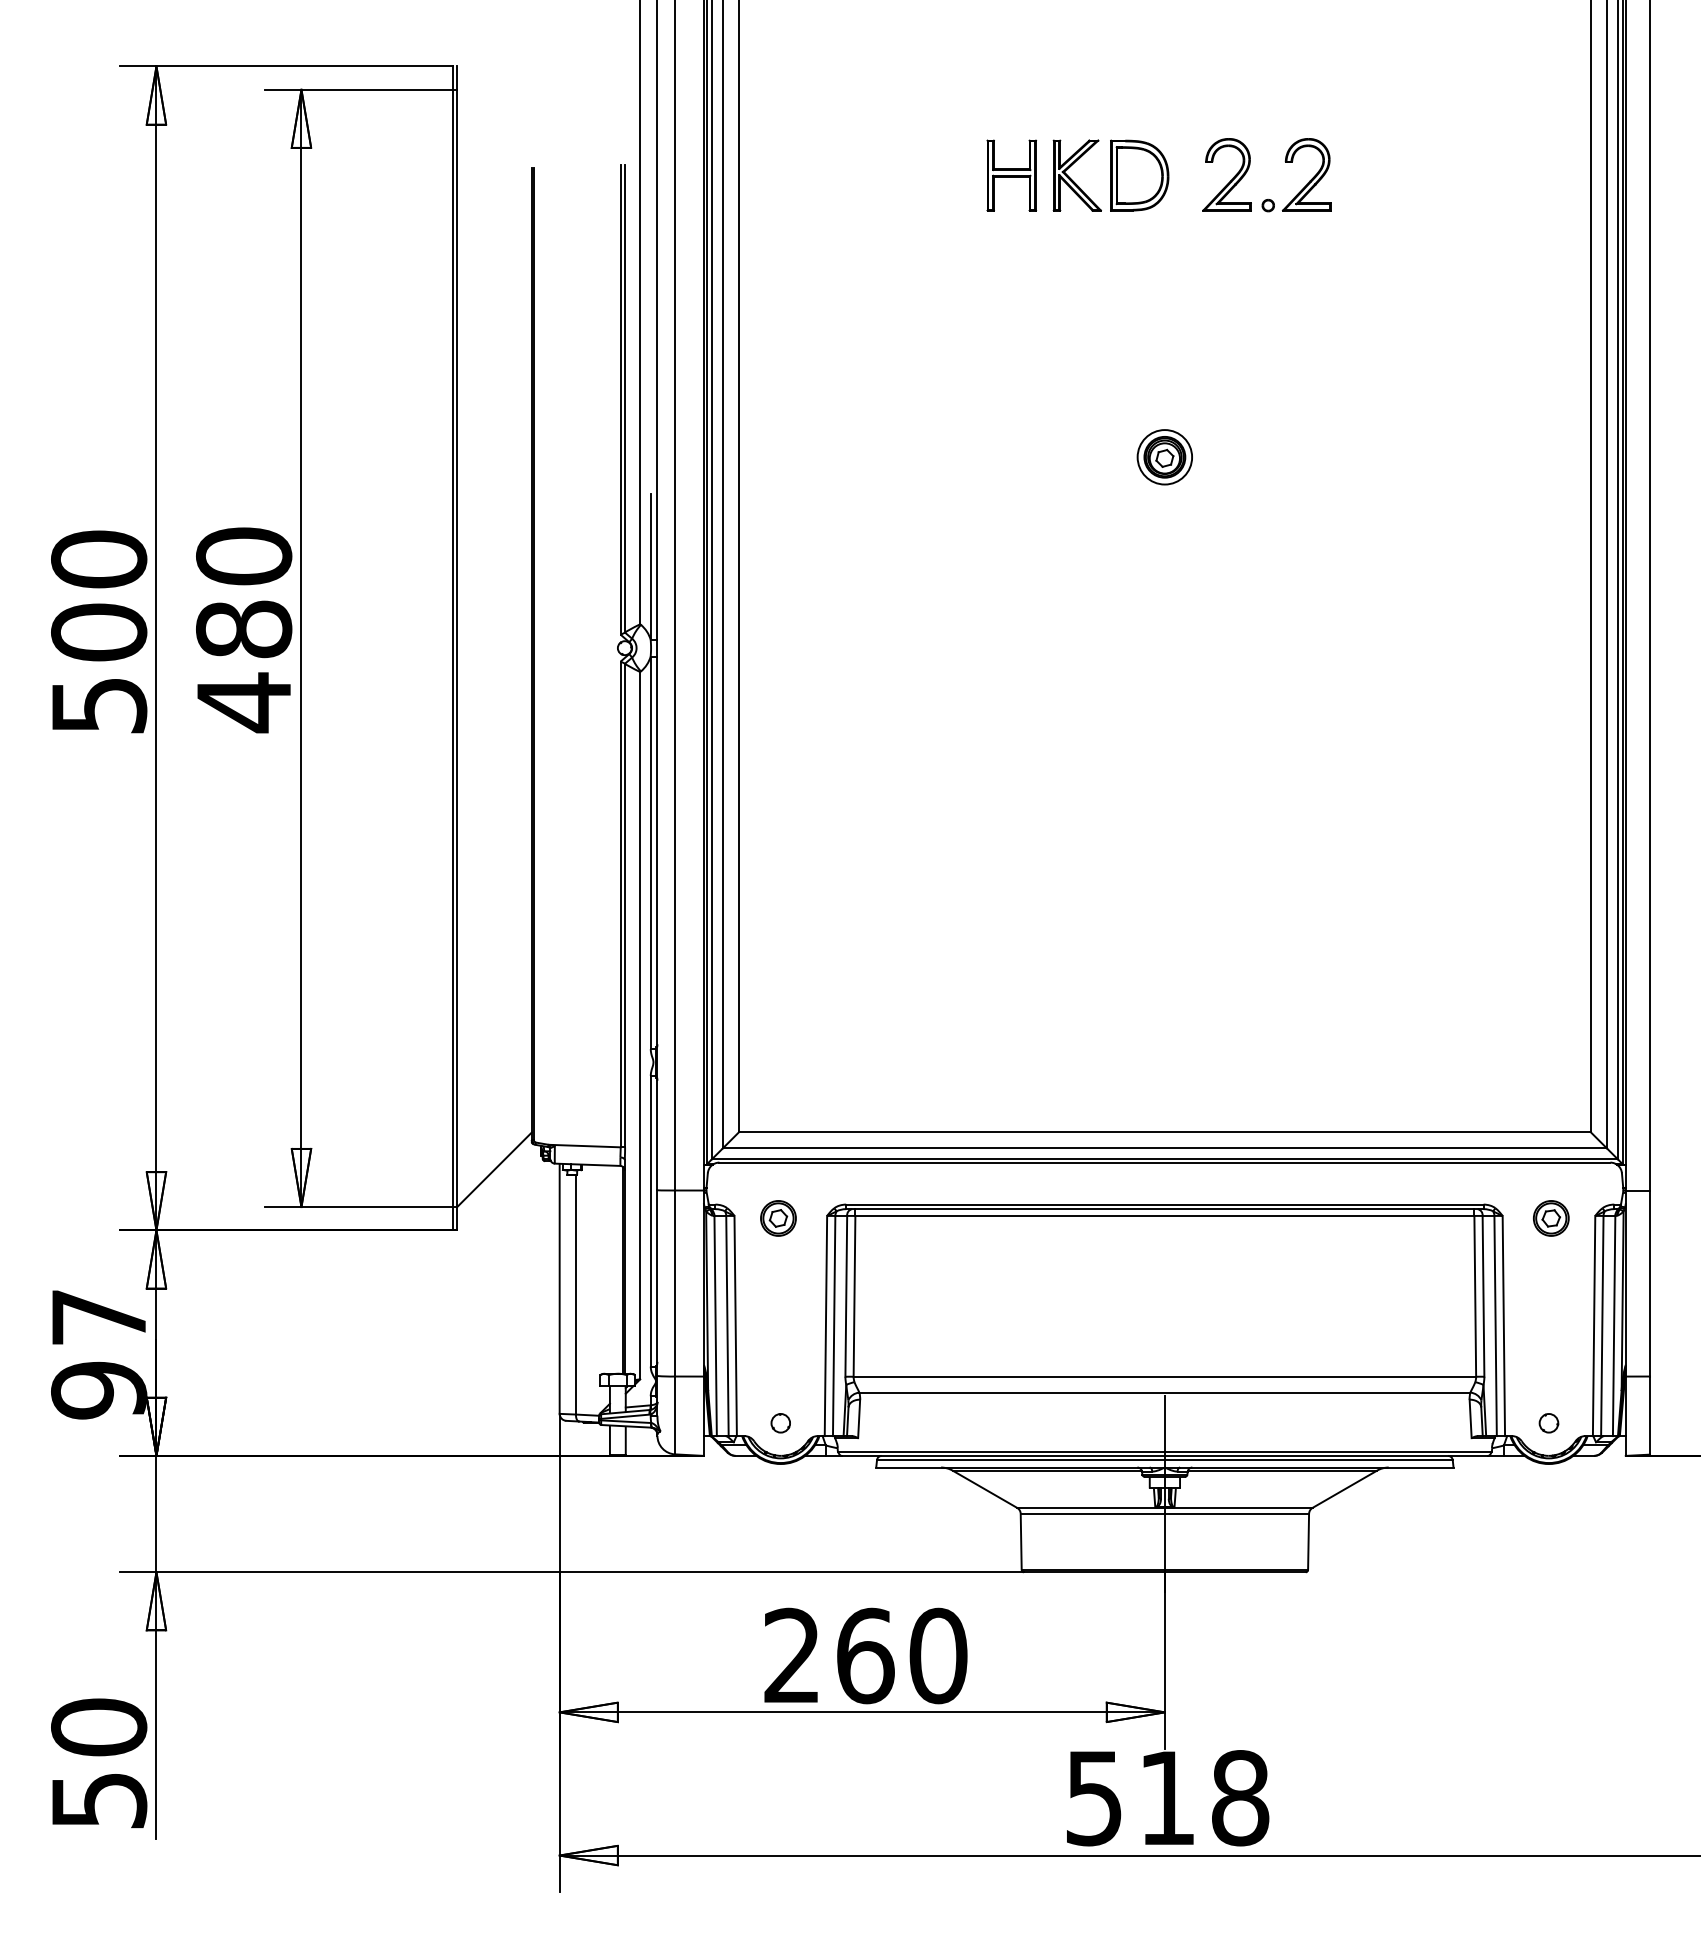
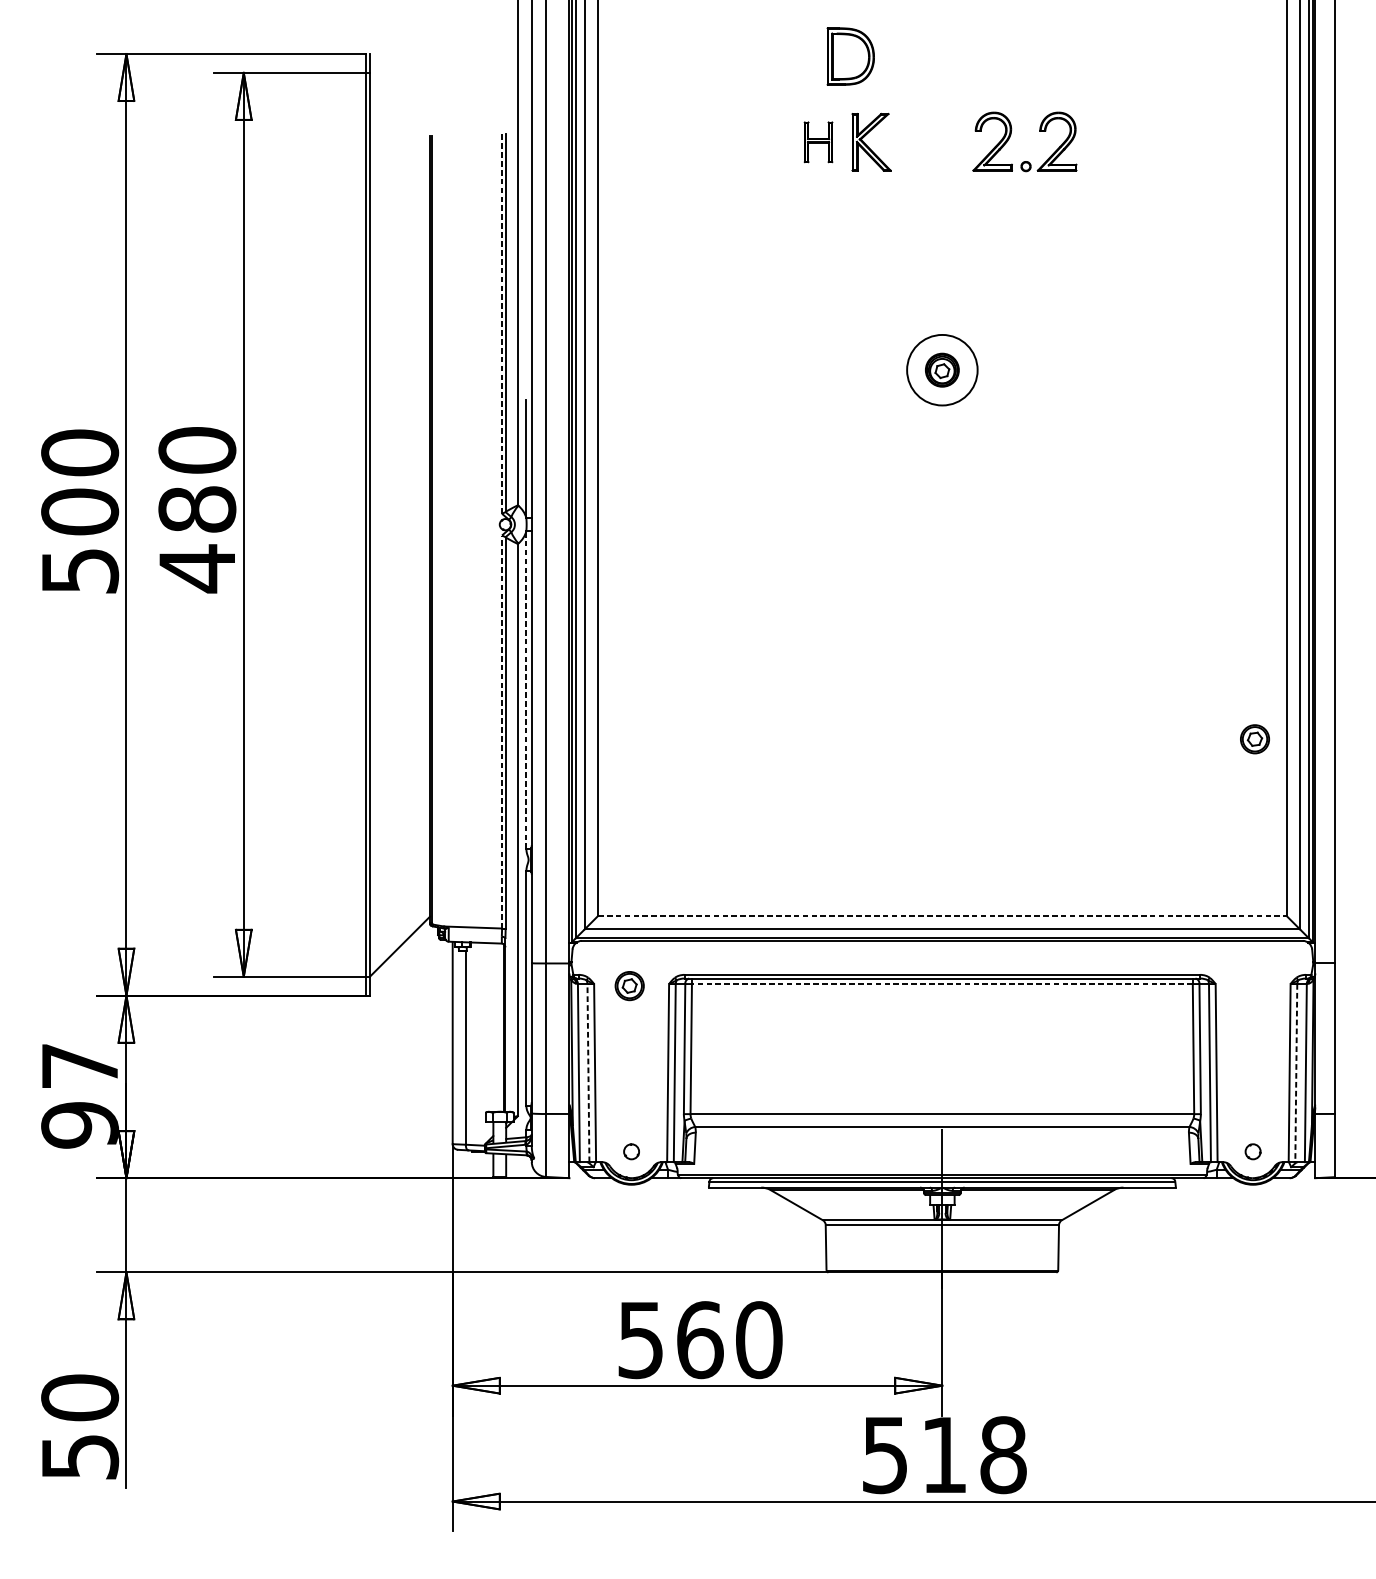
part: (1011, 175) -> (818, 142), size x0.7
part: (1139, 175) -> (850, 56), moved
line: (620, 399) -> (501, 323), solid -> dashed
circle: (1164, 457) -> (942, 370), size x1.6
line: (650, 852) -> (526, 689), solid -> dashed
line: (620, 904) -> (501, 732), solid -> dashed
line: (1164, 1132) -> (942, 916), solid -> dashed
line: (1164, 1215) -> (942, 983), solid -> dashed
part: (1551, 1218) -> (1255, 739), moved
line: (727, 1325) -> (588, 1072), solid -> dashed
line: (1602, 1326) -> (1296, 1073), solid -> dashed
text: (791, 1655) -> (640, 1339), 260 -> 560

